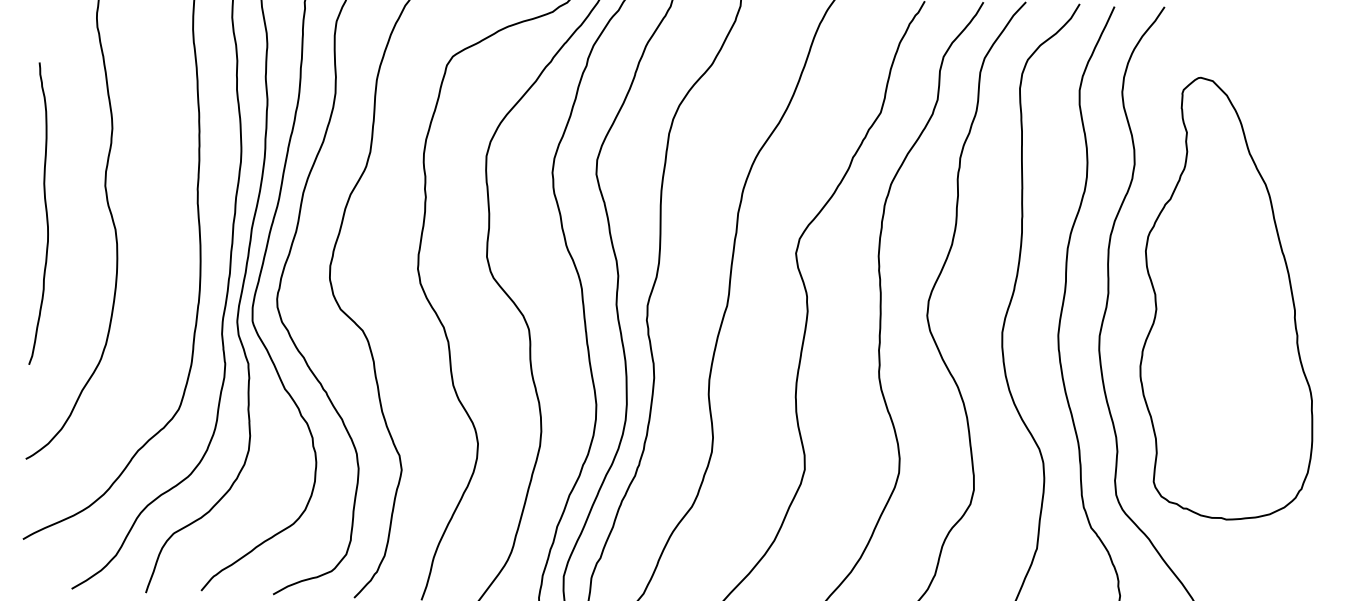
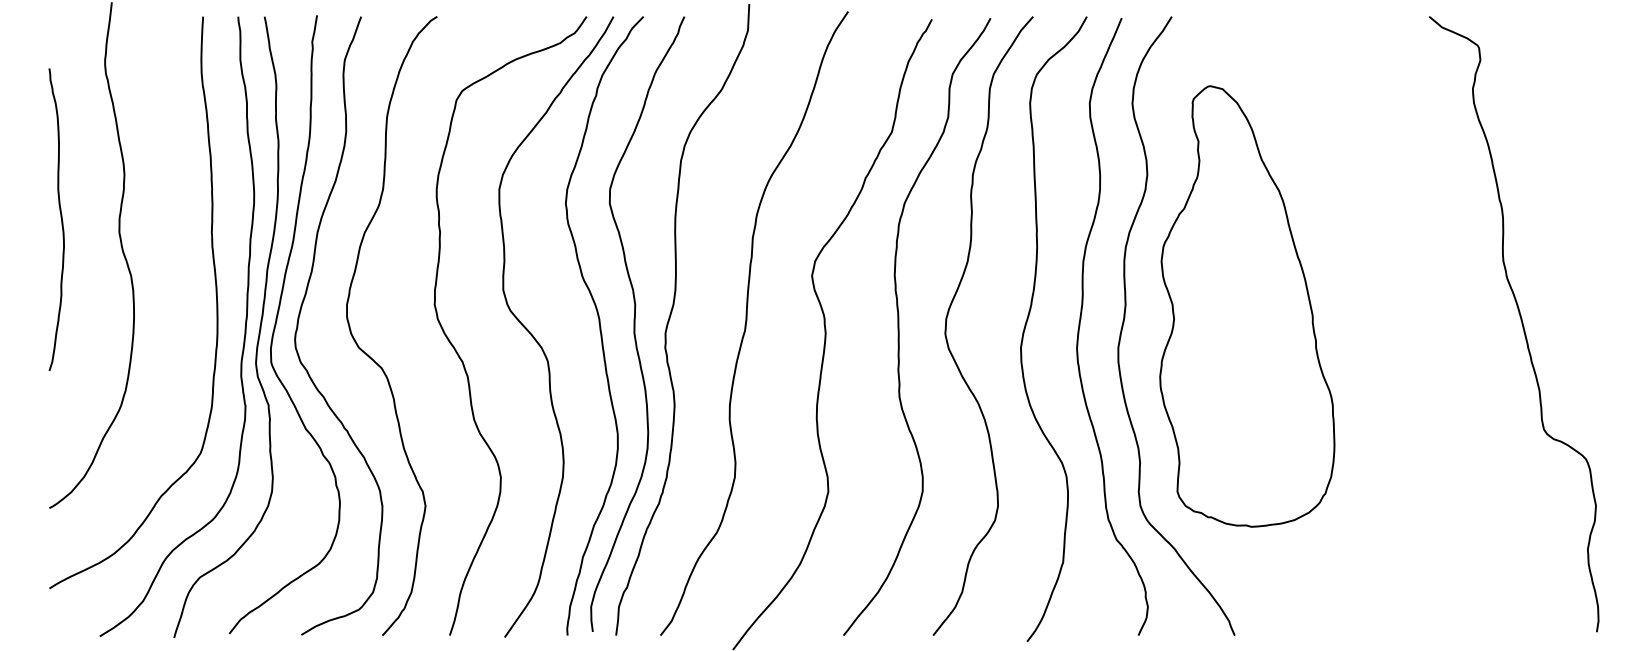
curve: (45, 211) -> (60, 217), moved

